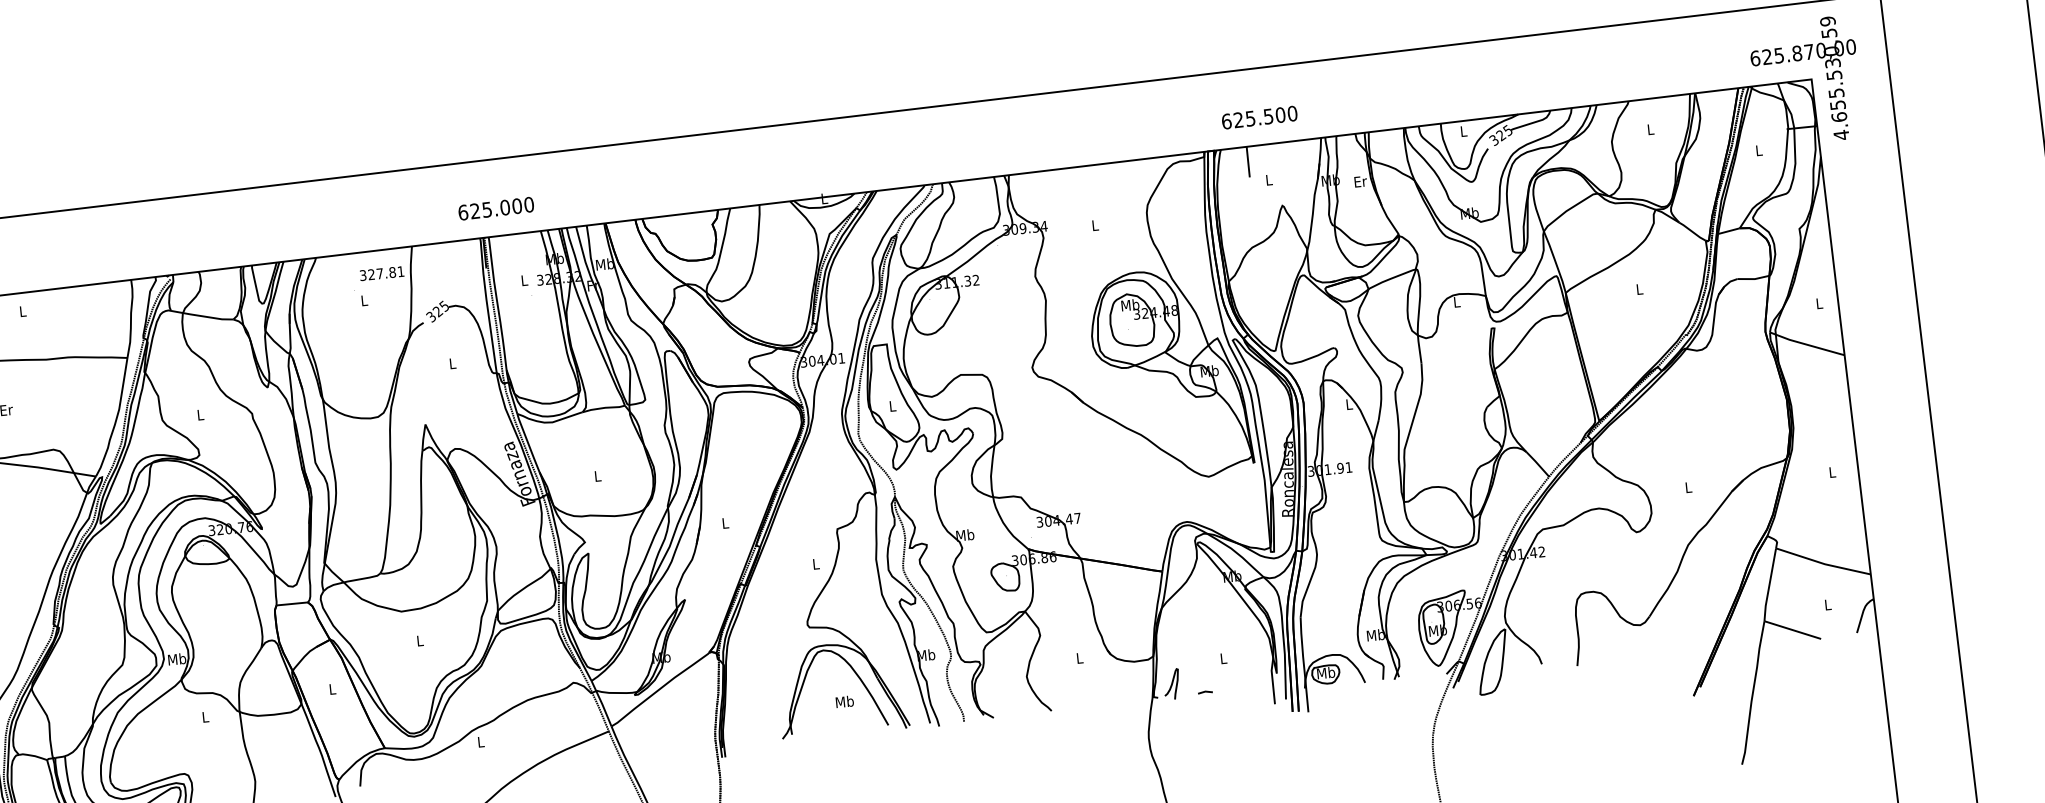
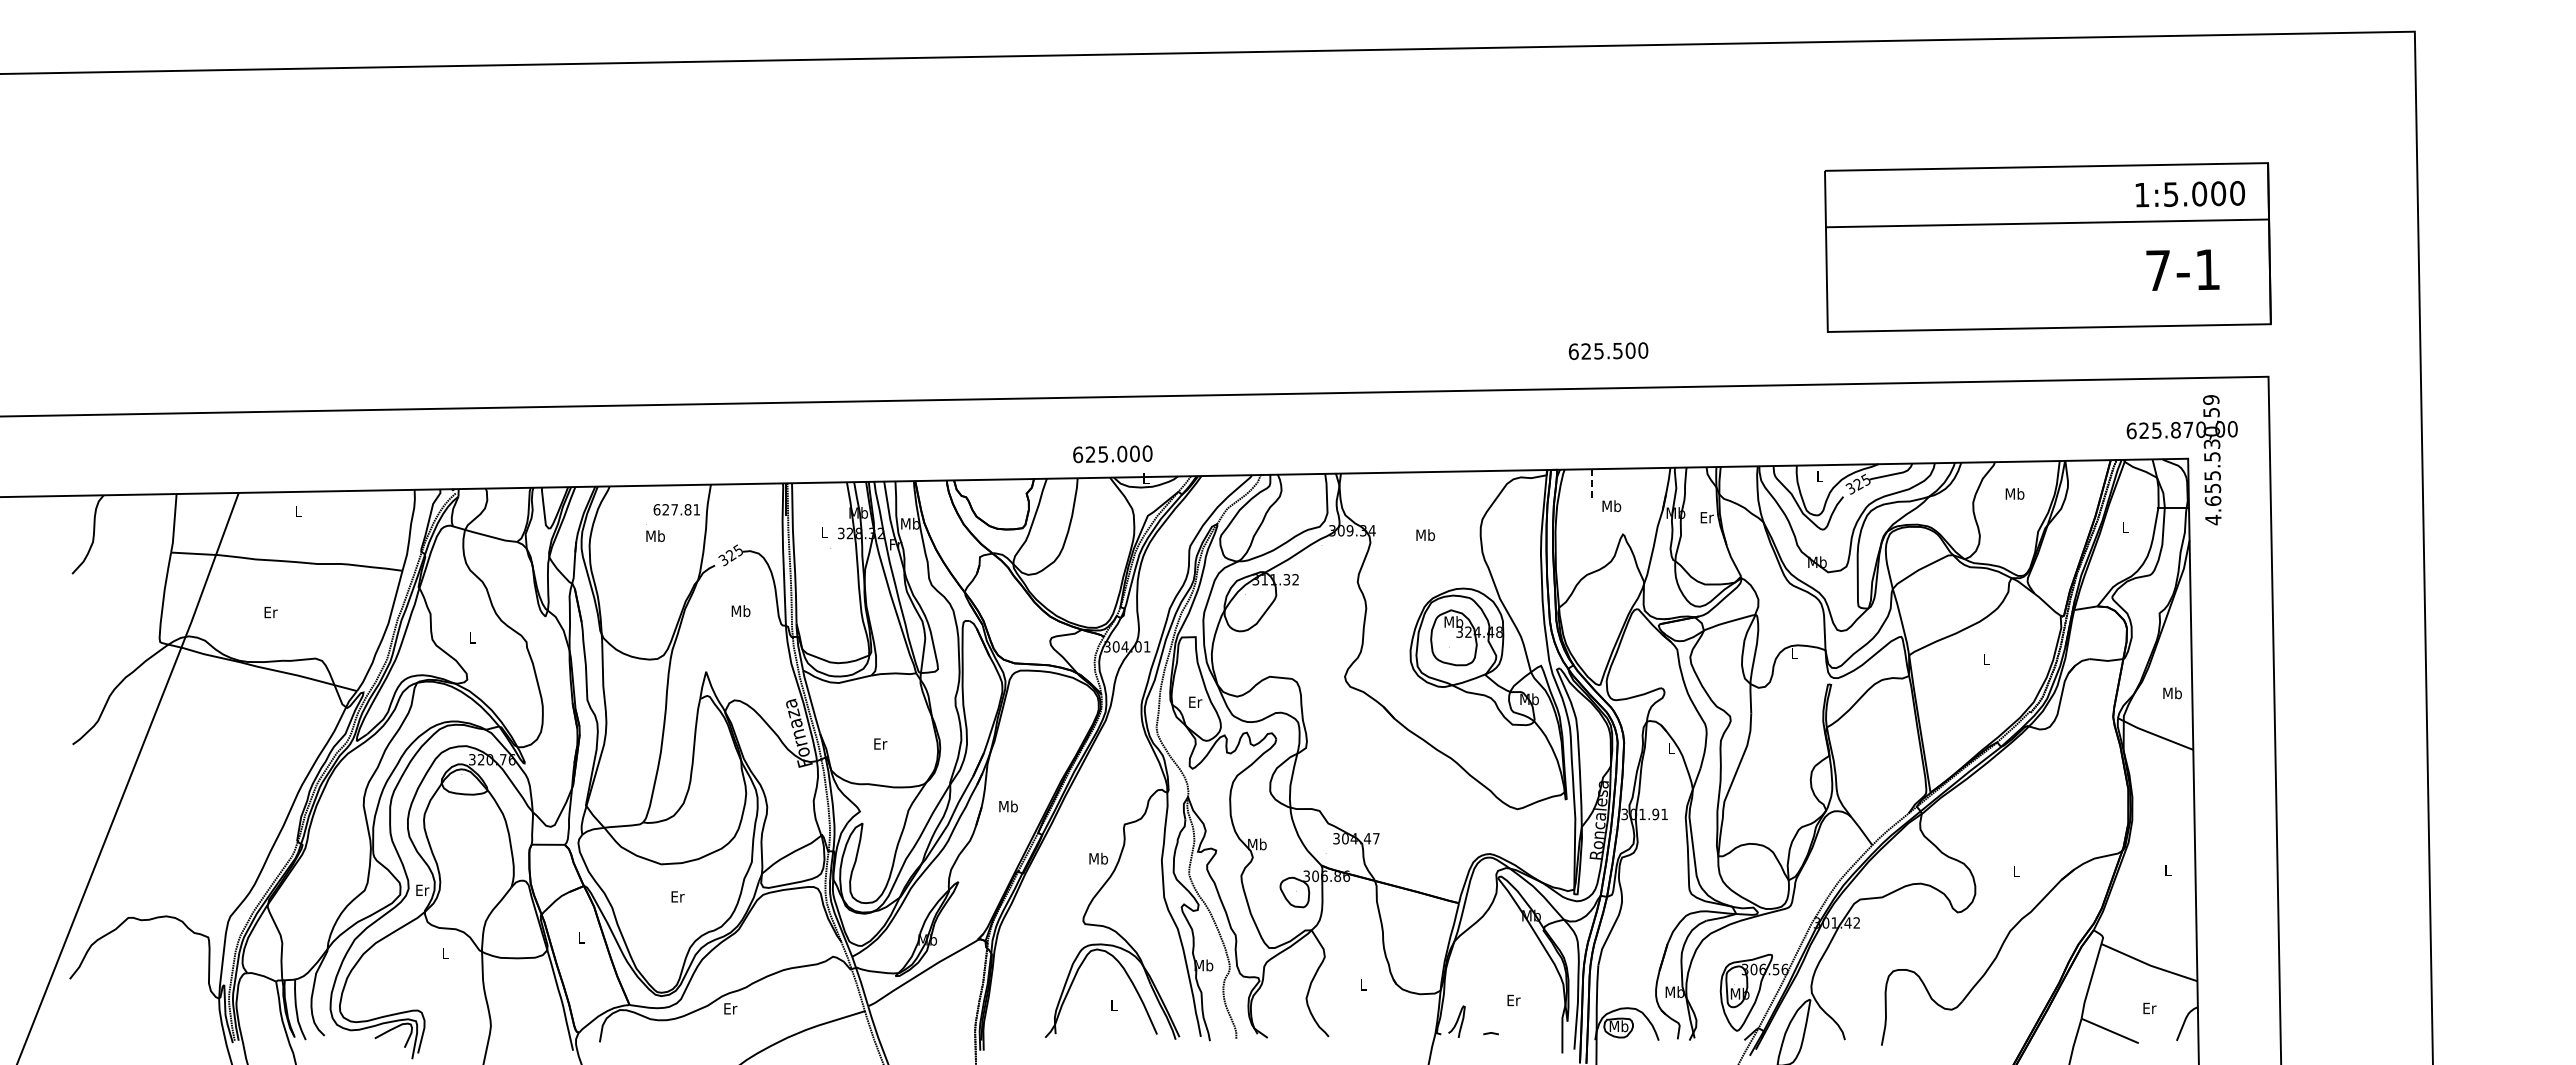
text: (1259, 117) -> (1608, 350), moved
text: (1650, 129) -> (2014, 493), L -> Mb
line: (1247, 162) -> (1591, 485), solid -> dashed
text: (1268, 180) -> (1611, 506), L -> Mb
text: (495, 208) -> (1112, 454), moved
text: (1095, 224) -> (1425, 534), L -> Mb
text: (362, 275) -> (656, 509), 327.81 -> 627.81
text: (364, 300) -> (655, 535), L -> Mb
text: (1819, 303) -> (2172, 693), L -> Mb
text: (452, 363) -> (740, 611), L -> Mb
text: (892, 405) -> (1195, 701), L -> Er
text: (597, 475) -> (880, 743), L -> Er
text: (725, 523) -> (1008, 806), L -> Mb
text: (815, 563) -> (1098, 858), L -> Mb
text: (1827, 604) -> (2149, 1008), L -> Er
text: (419, 640) -> (677, 896), L -> Er
text: (1223, 658) -> (1513, 1000), L -> Er
text: (177, 659) -> (422, 890), Mb -> Er
text: (844, 702) -> (1113, 1005), Mb -> L
text: (481, 741) -> (730, 1008), L -> Er

